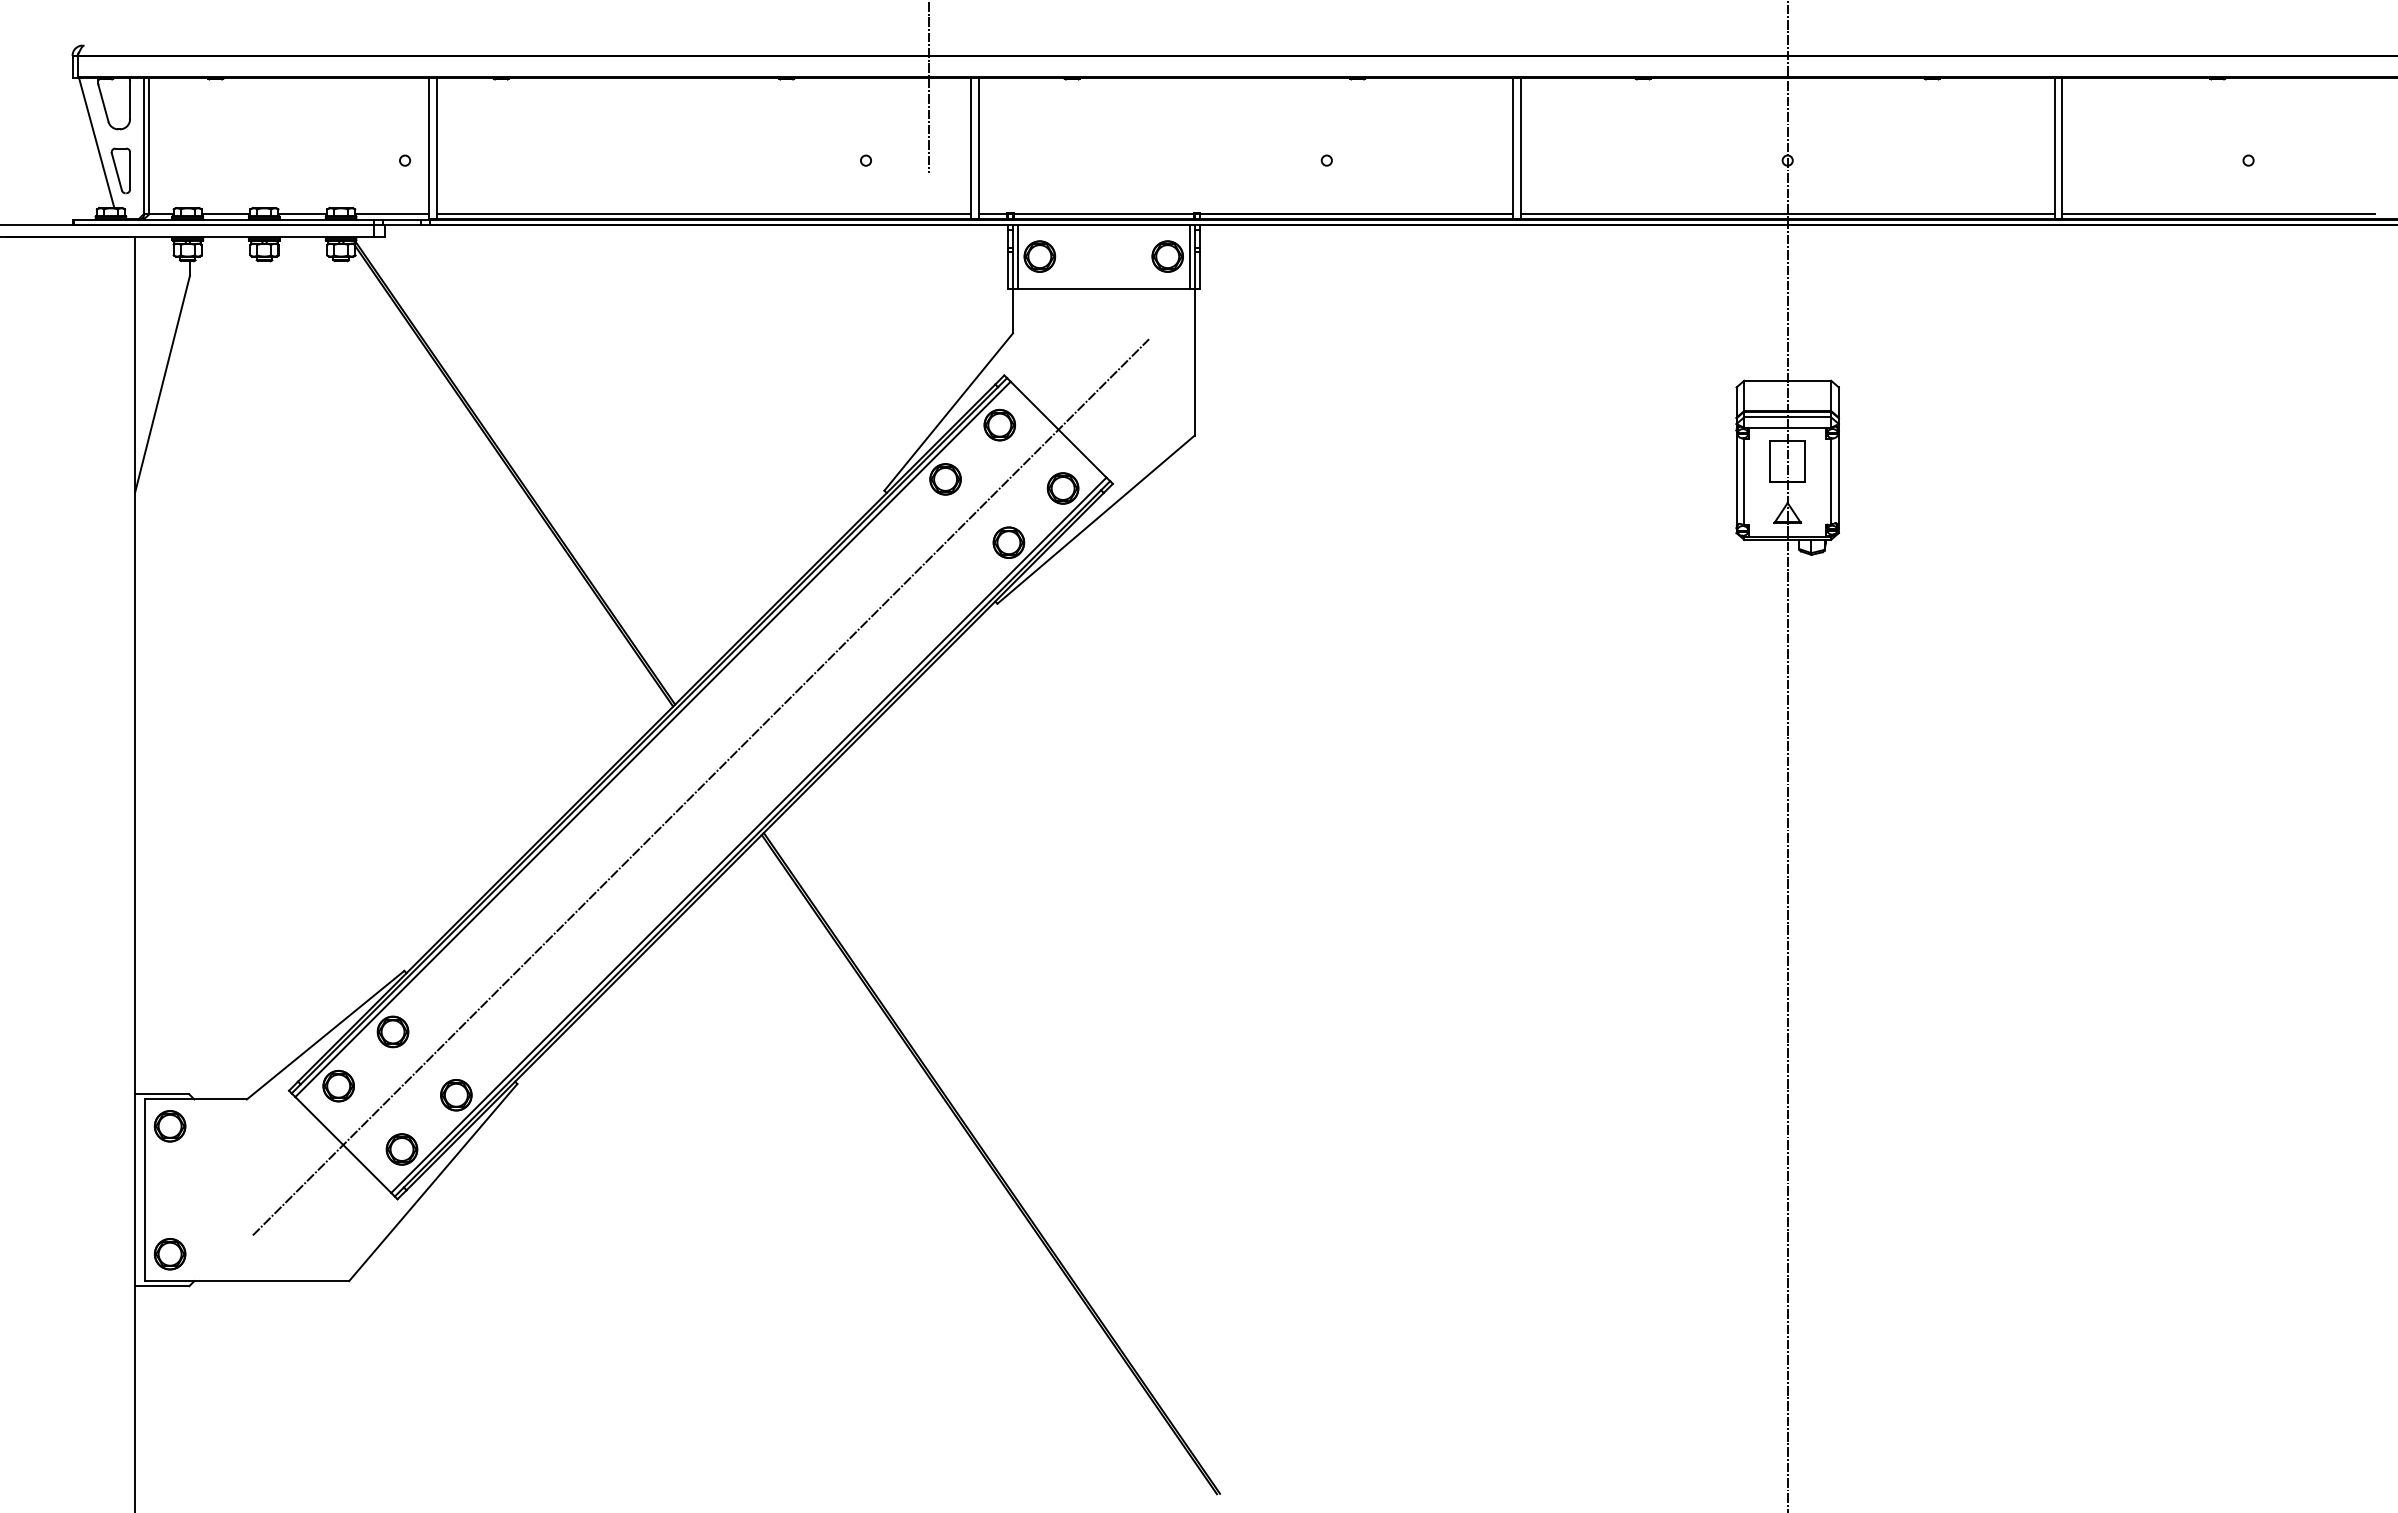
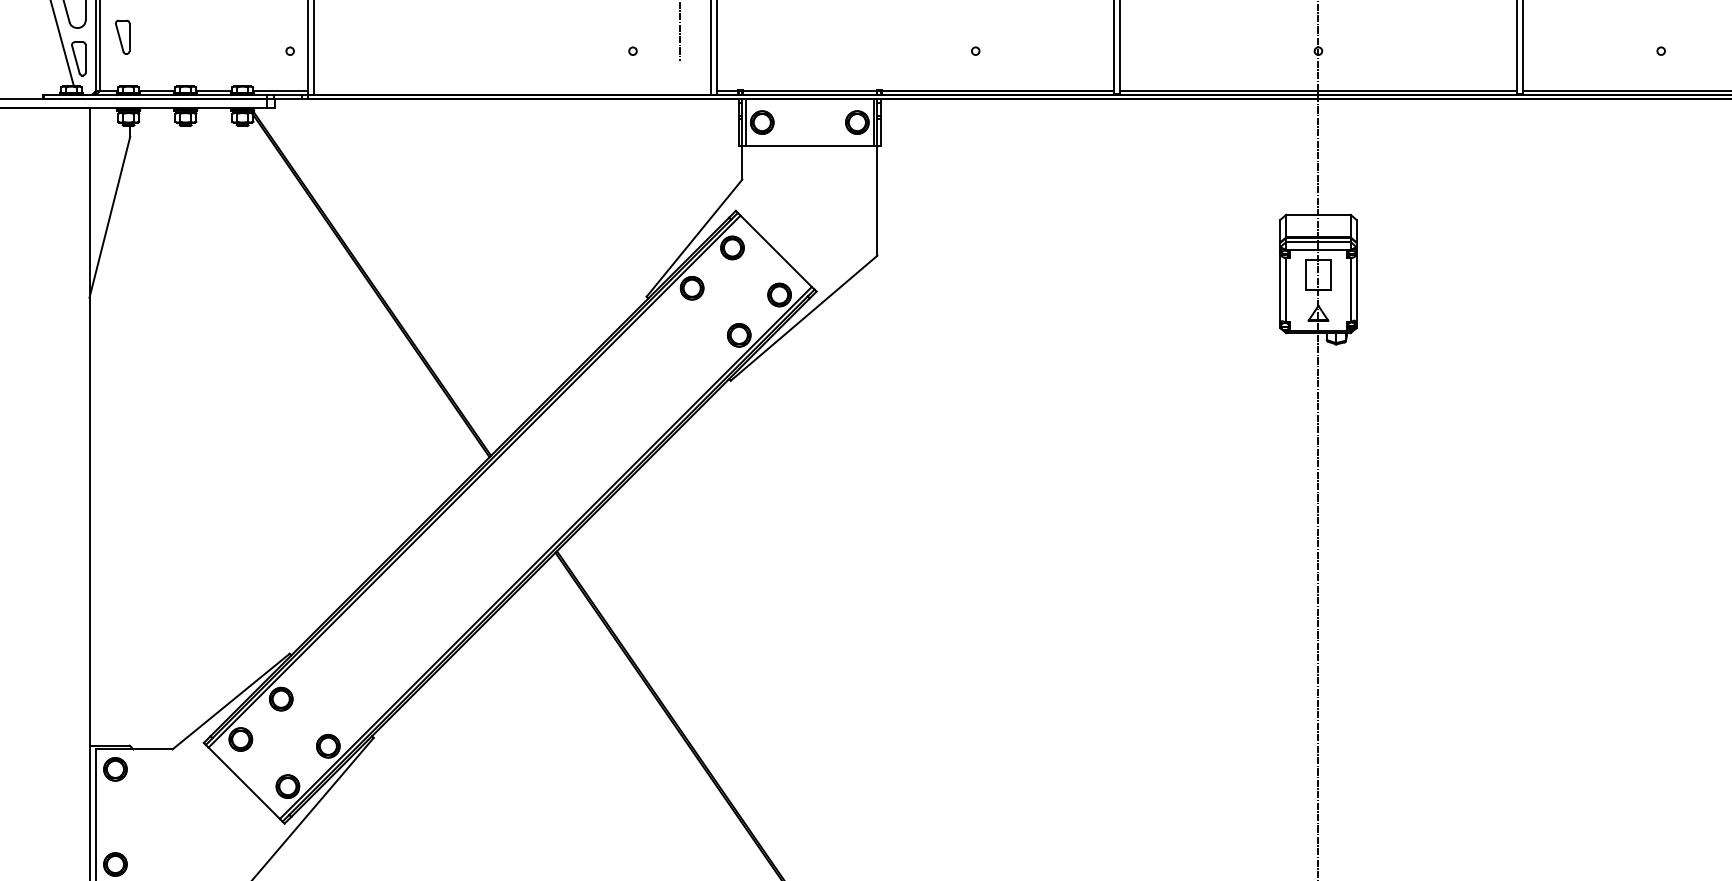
part: (179, 141) -> (122, 36), added
line: (704, 214) -> (512, 91), removed
line: (700, 787) -> (509, 517), removed

